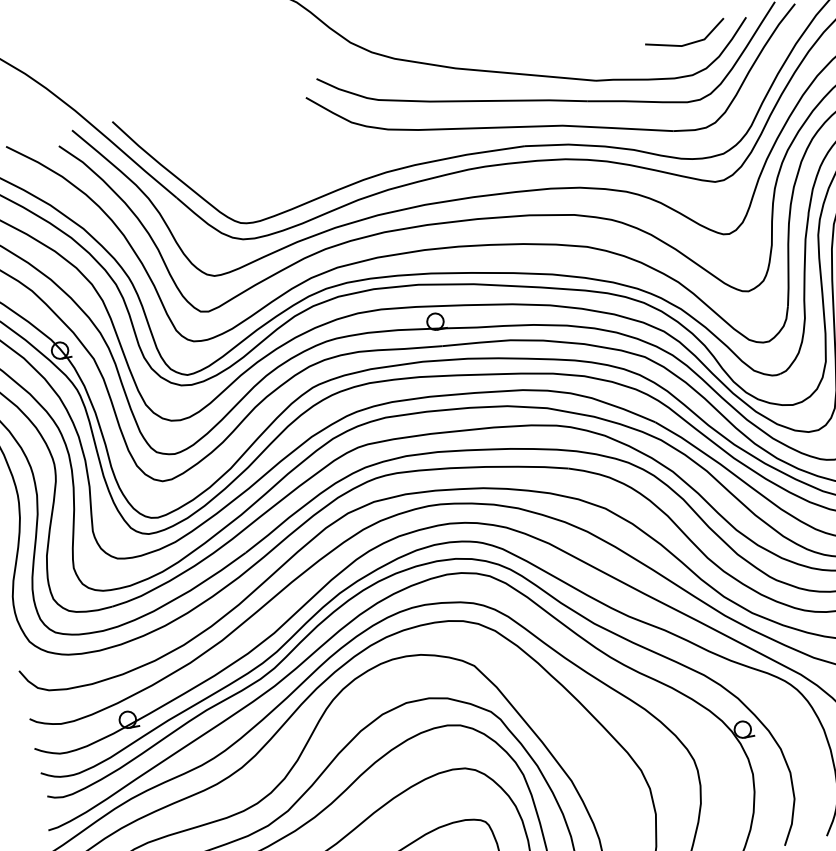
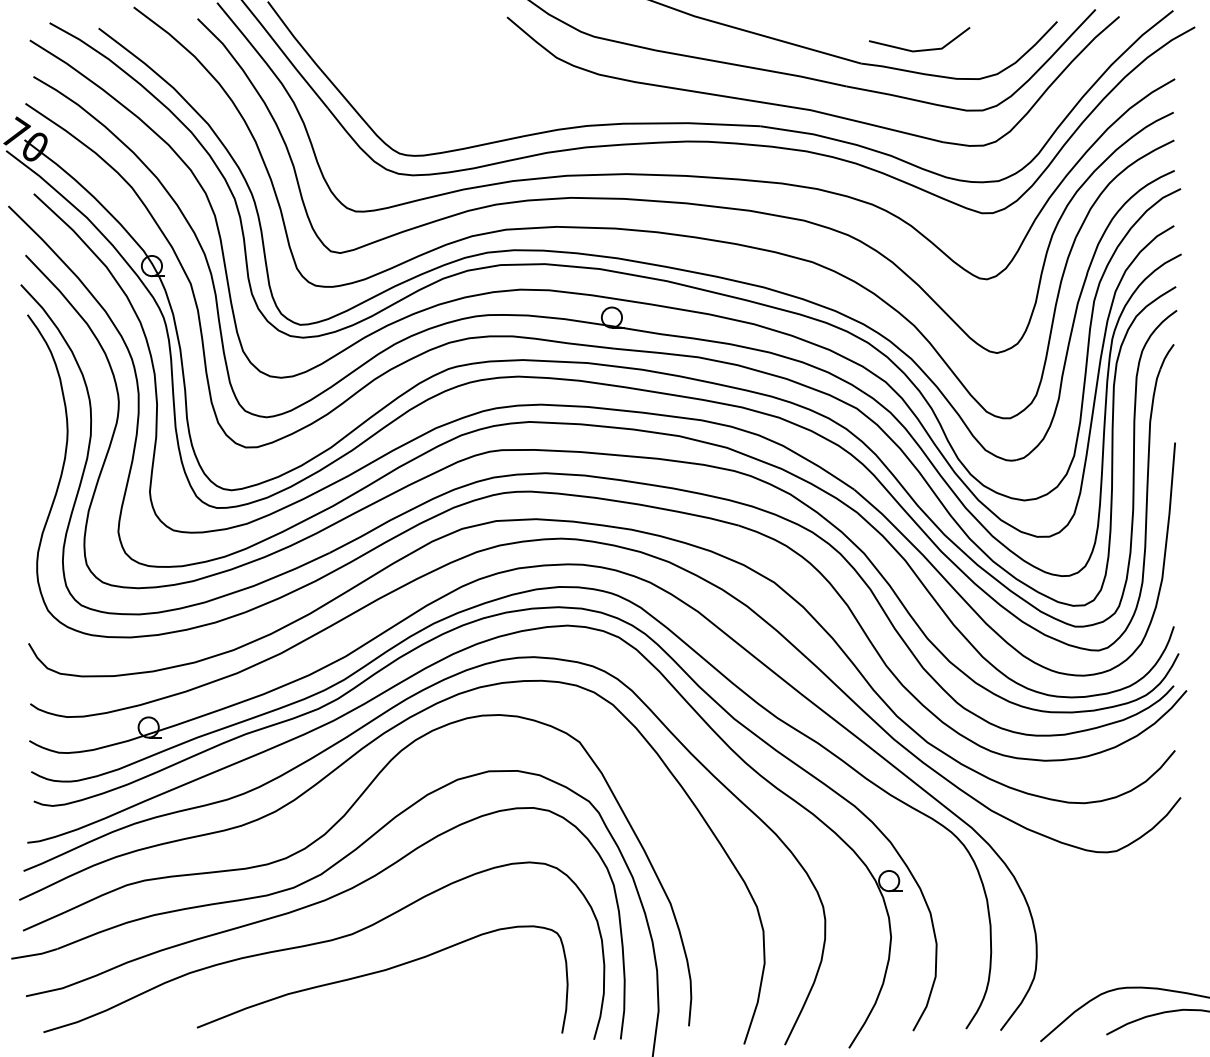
line: (686, 43) -> (919, 49), moved

